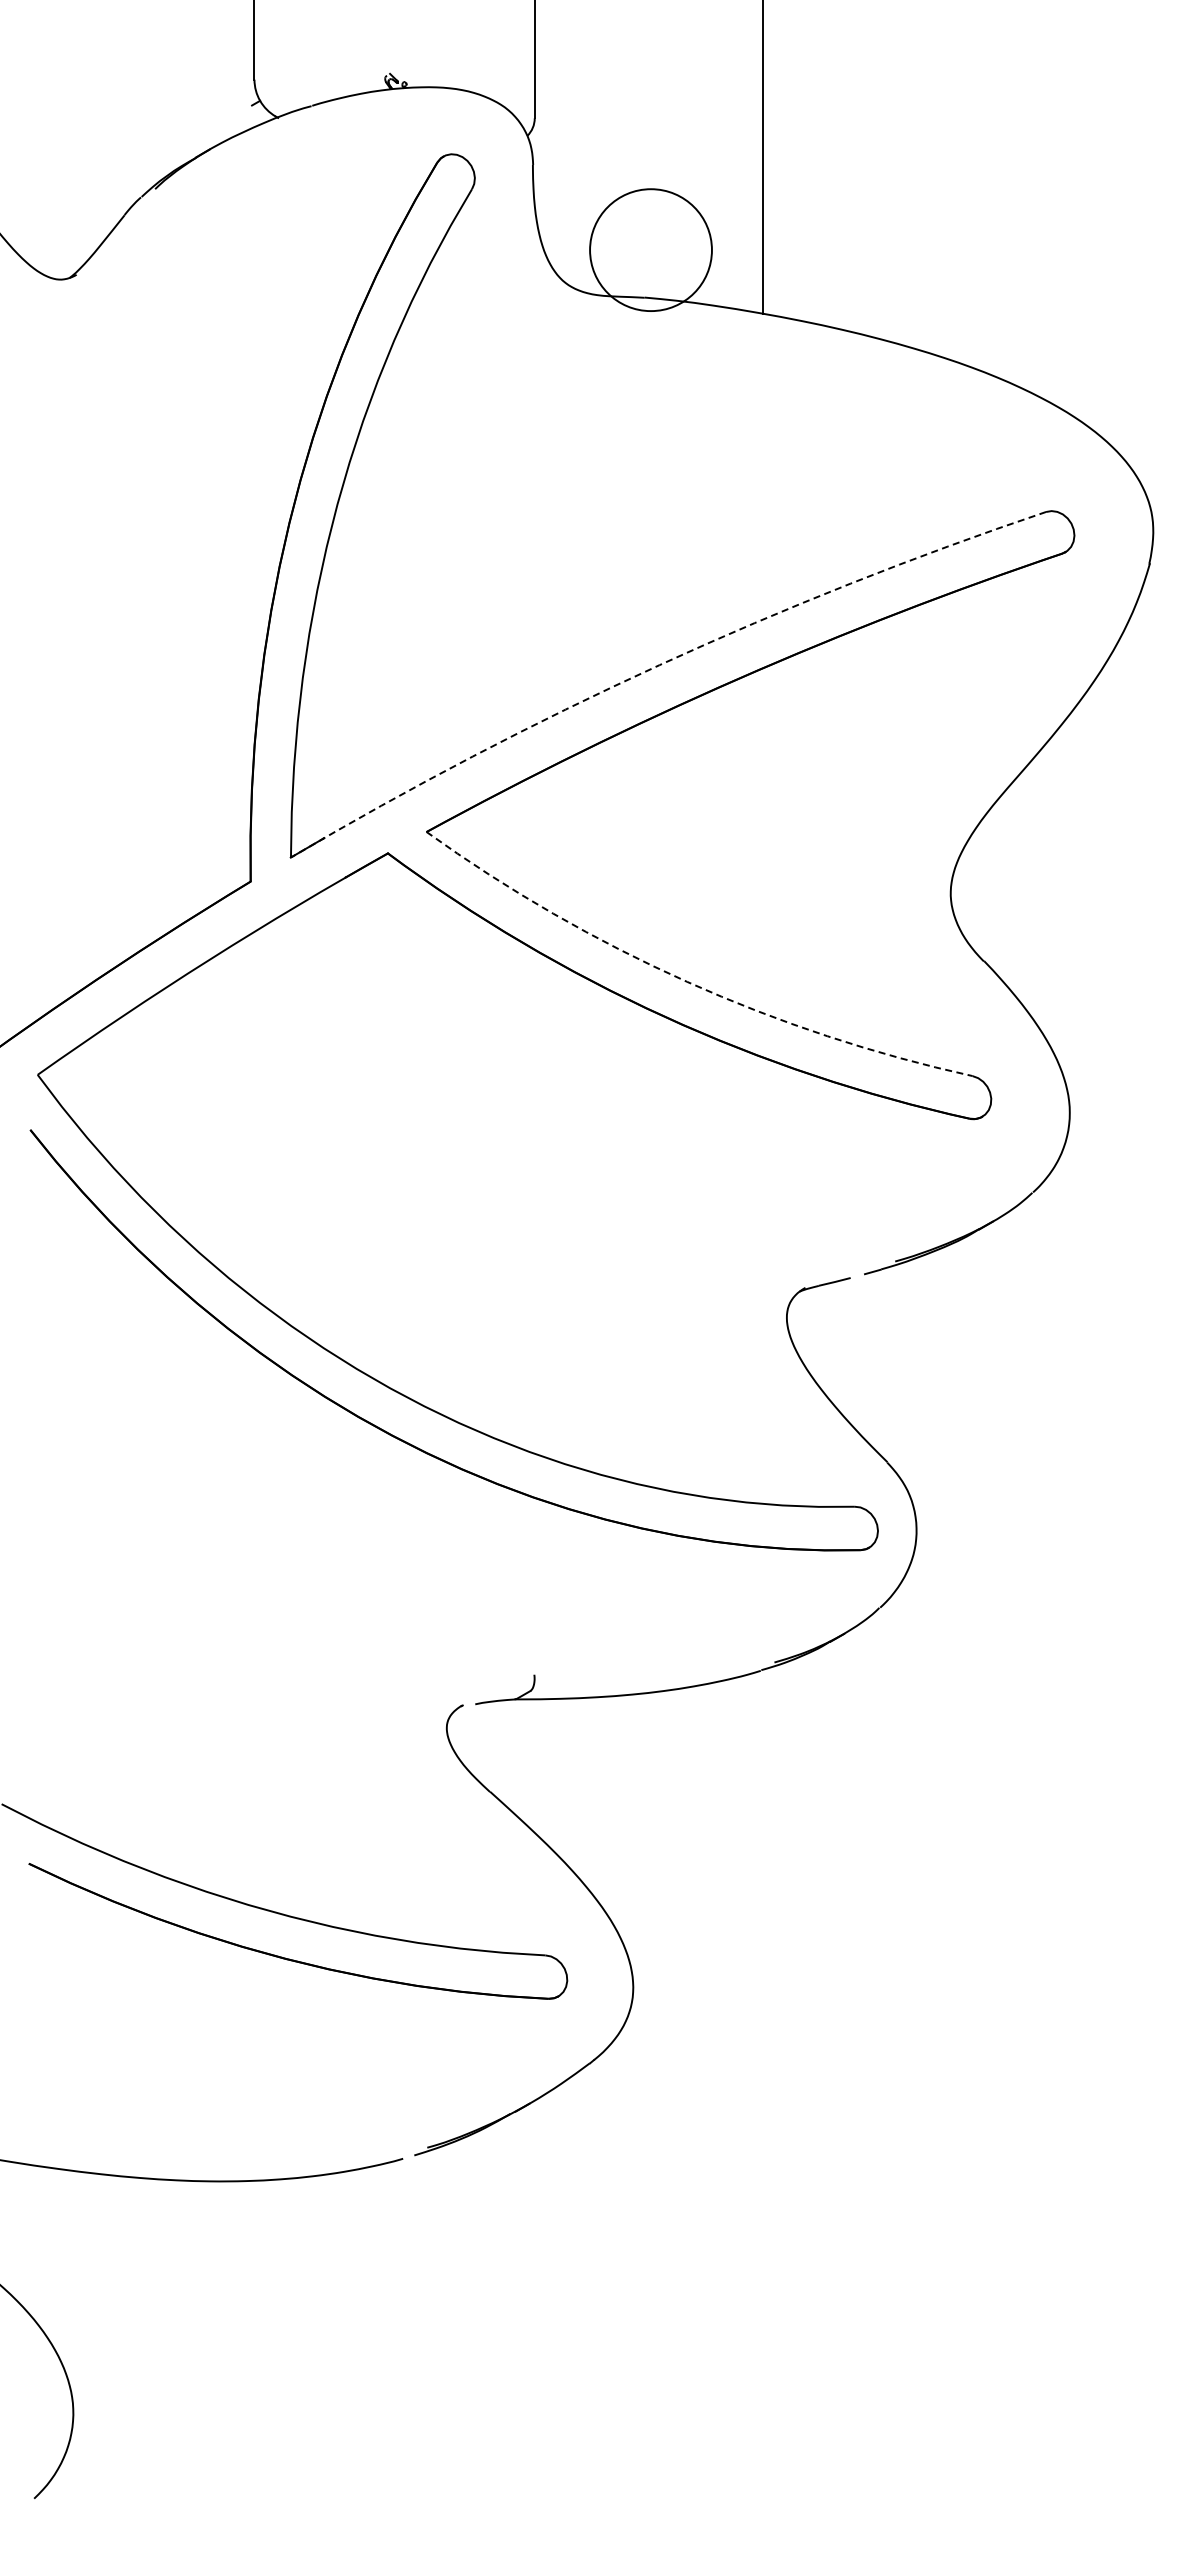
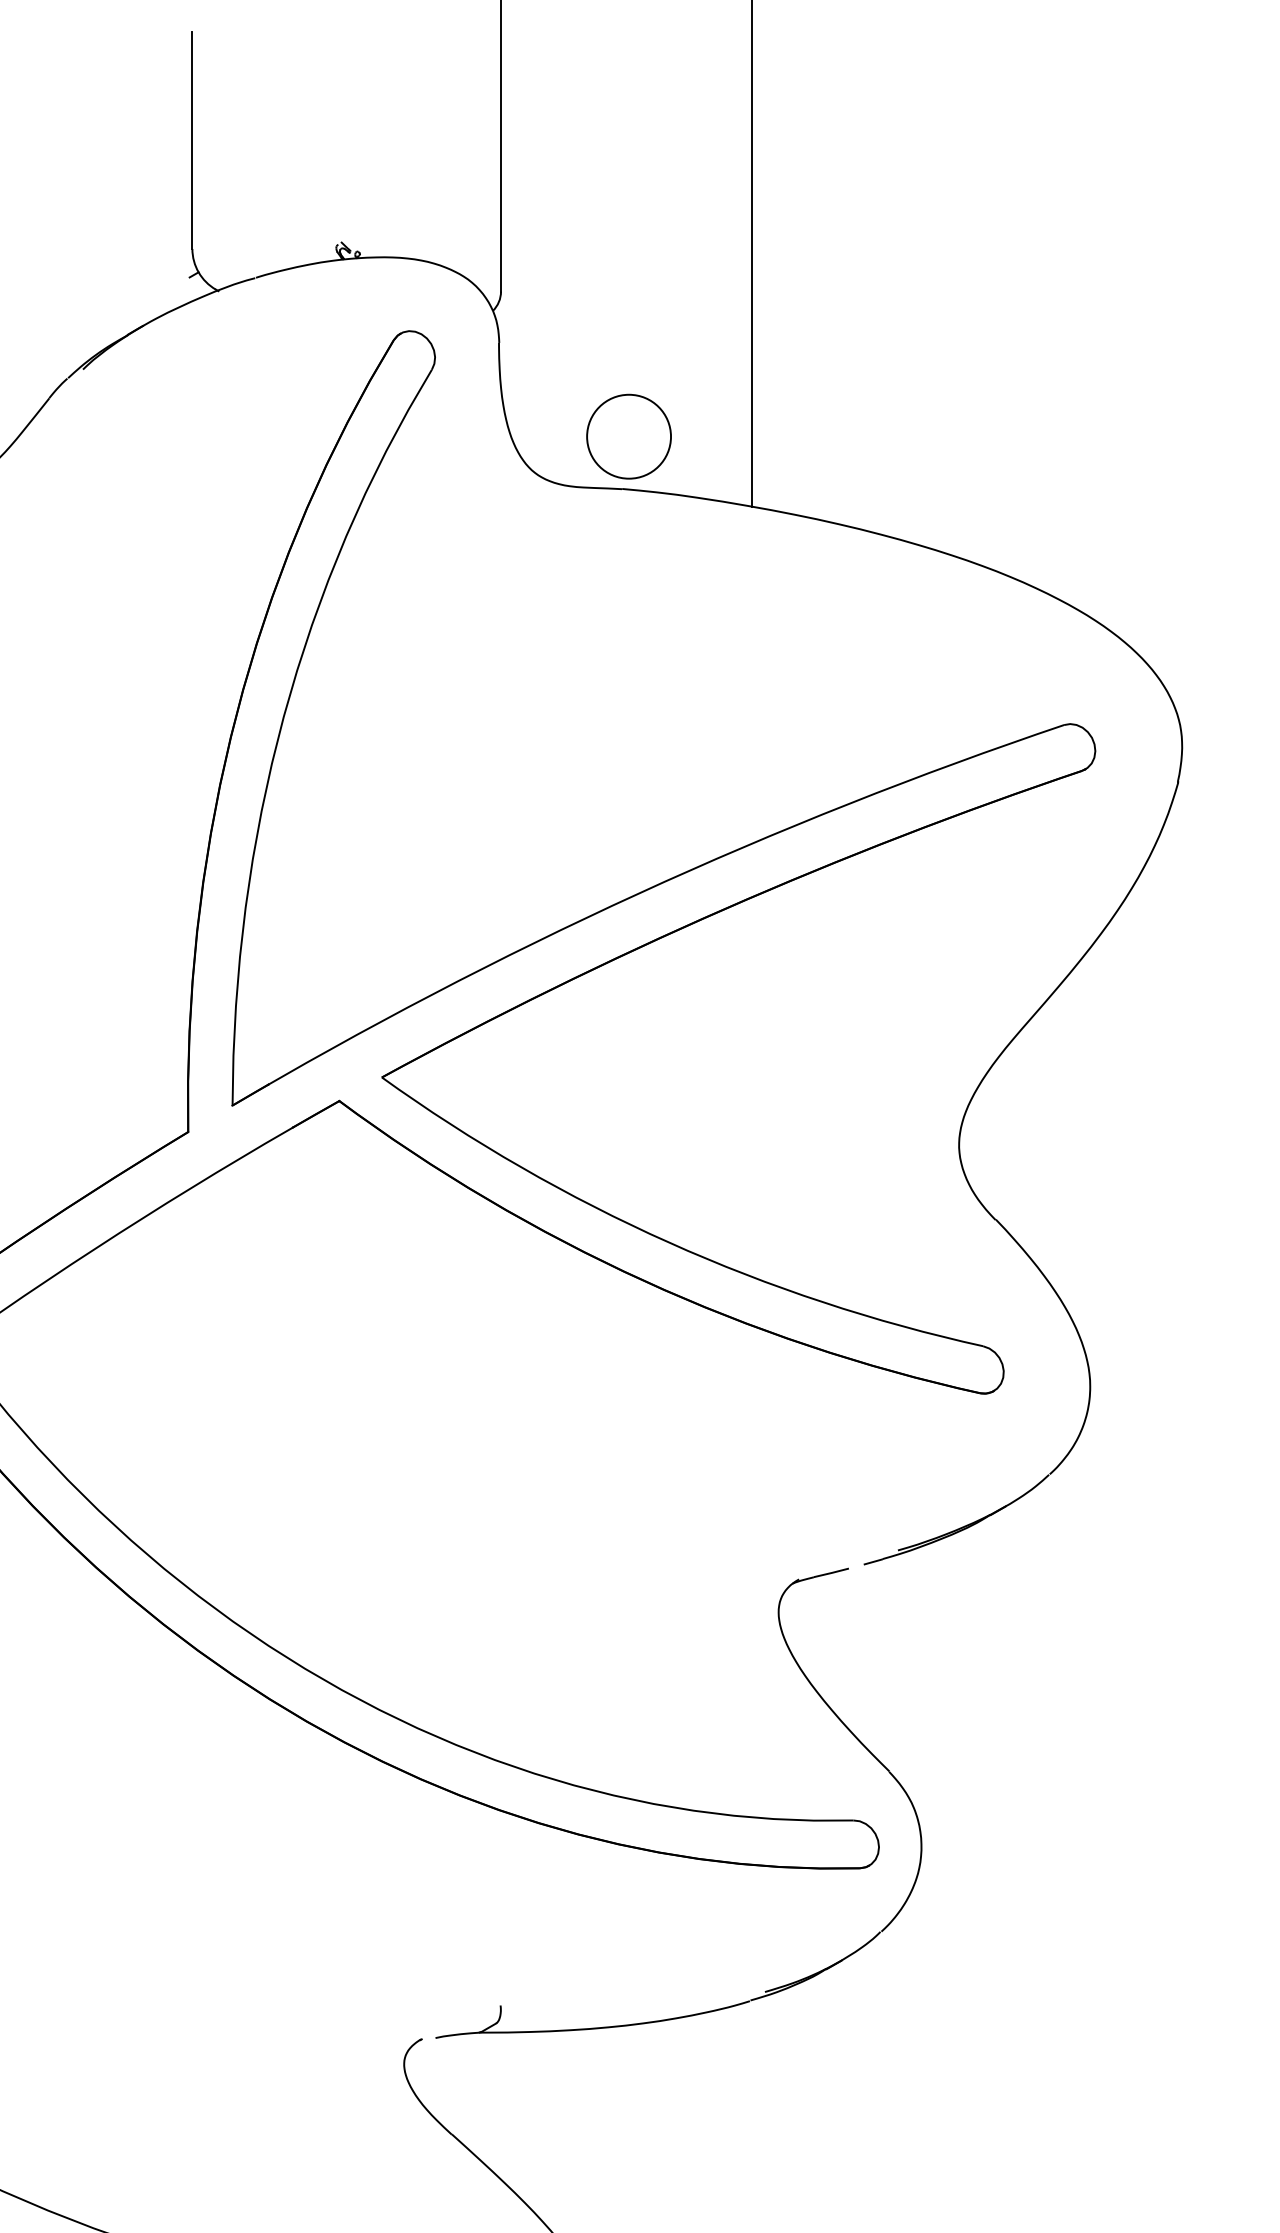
circle: (650, 250) -> (628, 437), size x0.62
arc: (659, 665) -> (638, 894), dashed -> solid
arc: (687, 981) -> (669, 1242), dashed -> solid

